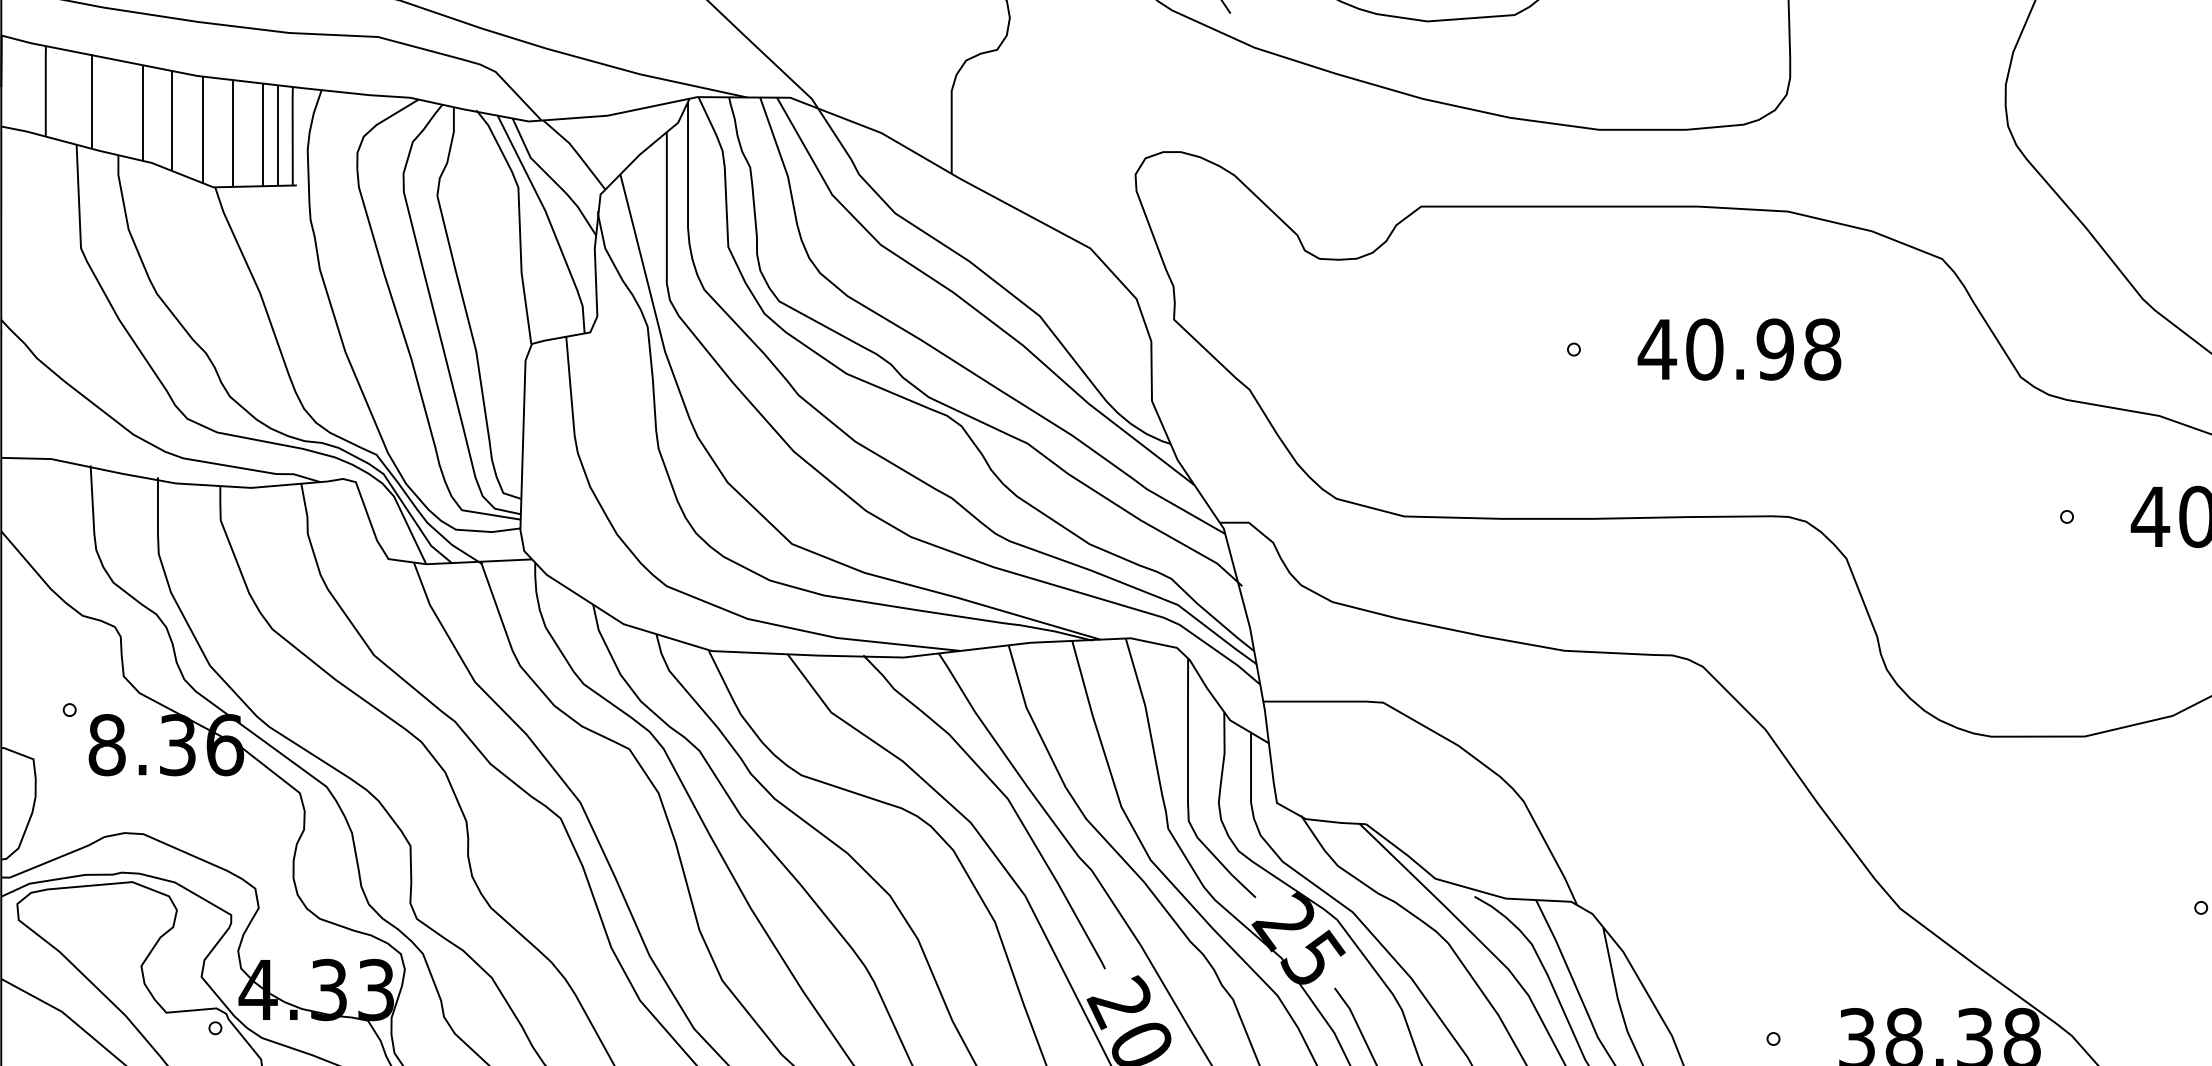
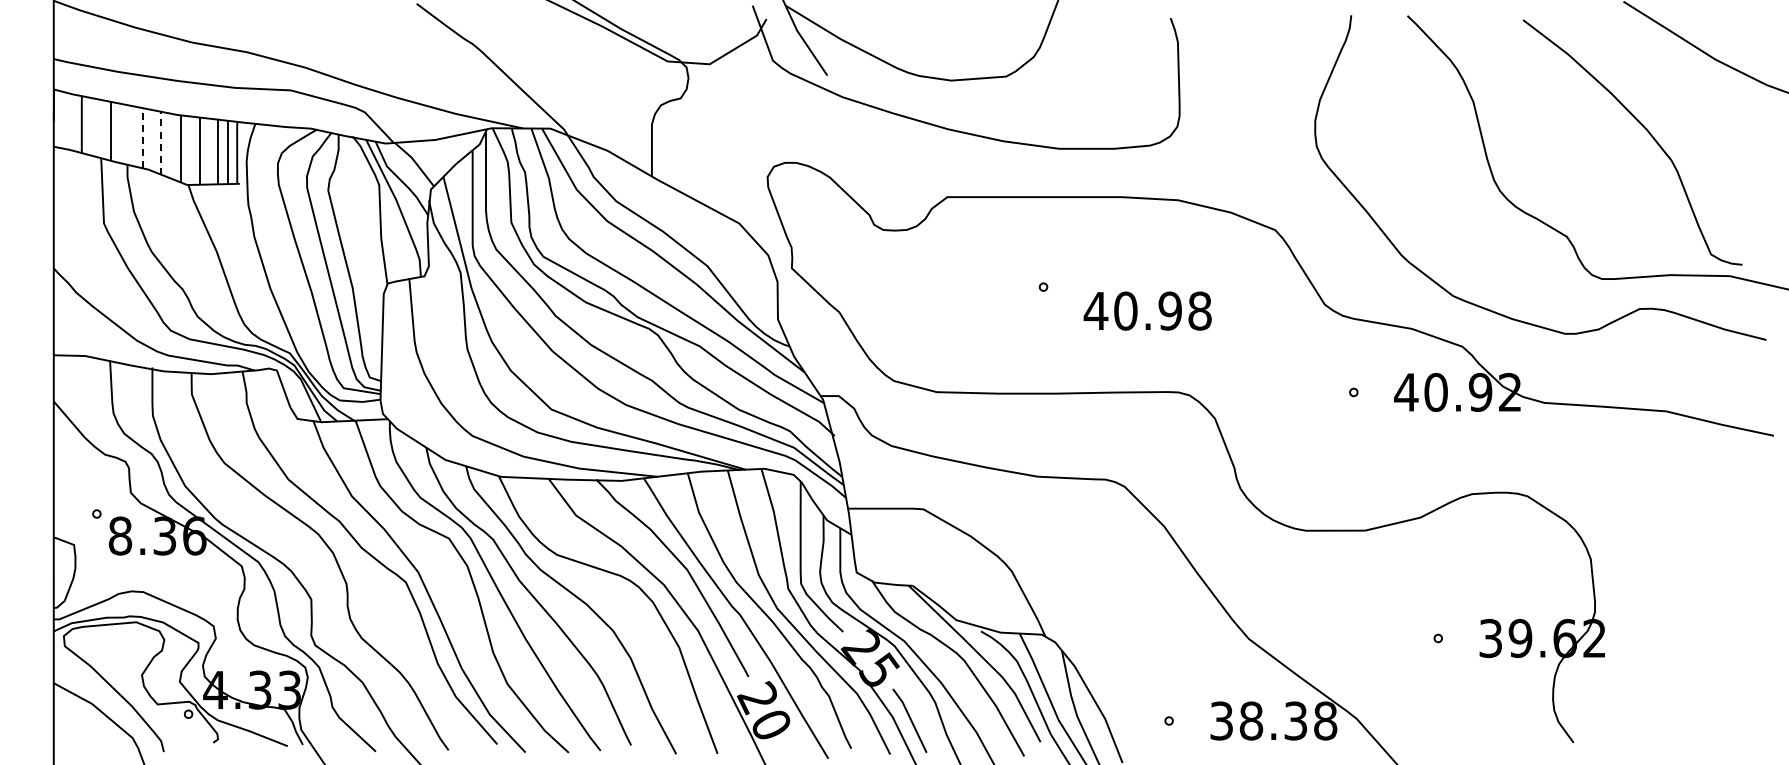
line: (142, 110) -> (142, 136), solid -> dashed
line: (172, 119) -> (161, 142), solid -> dashed
text: (1739, 348) -> (1147, 310), moved

